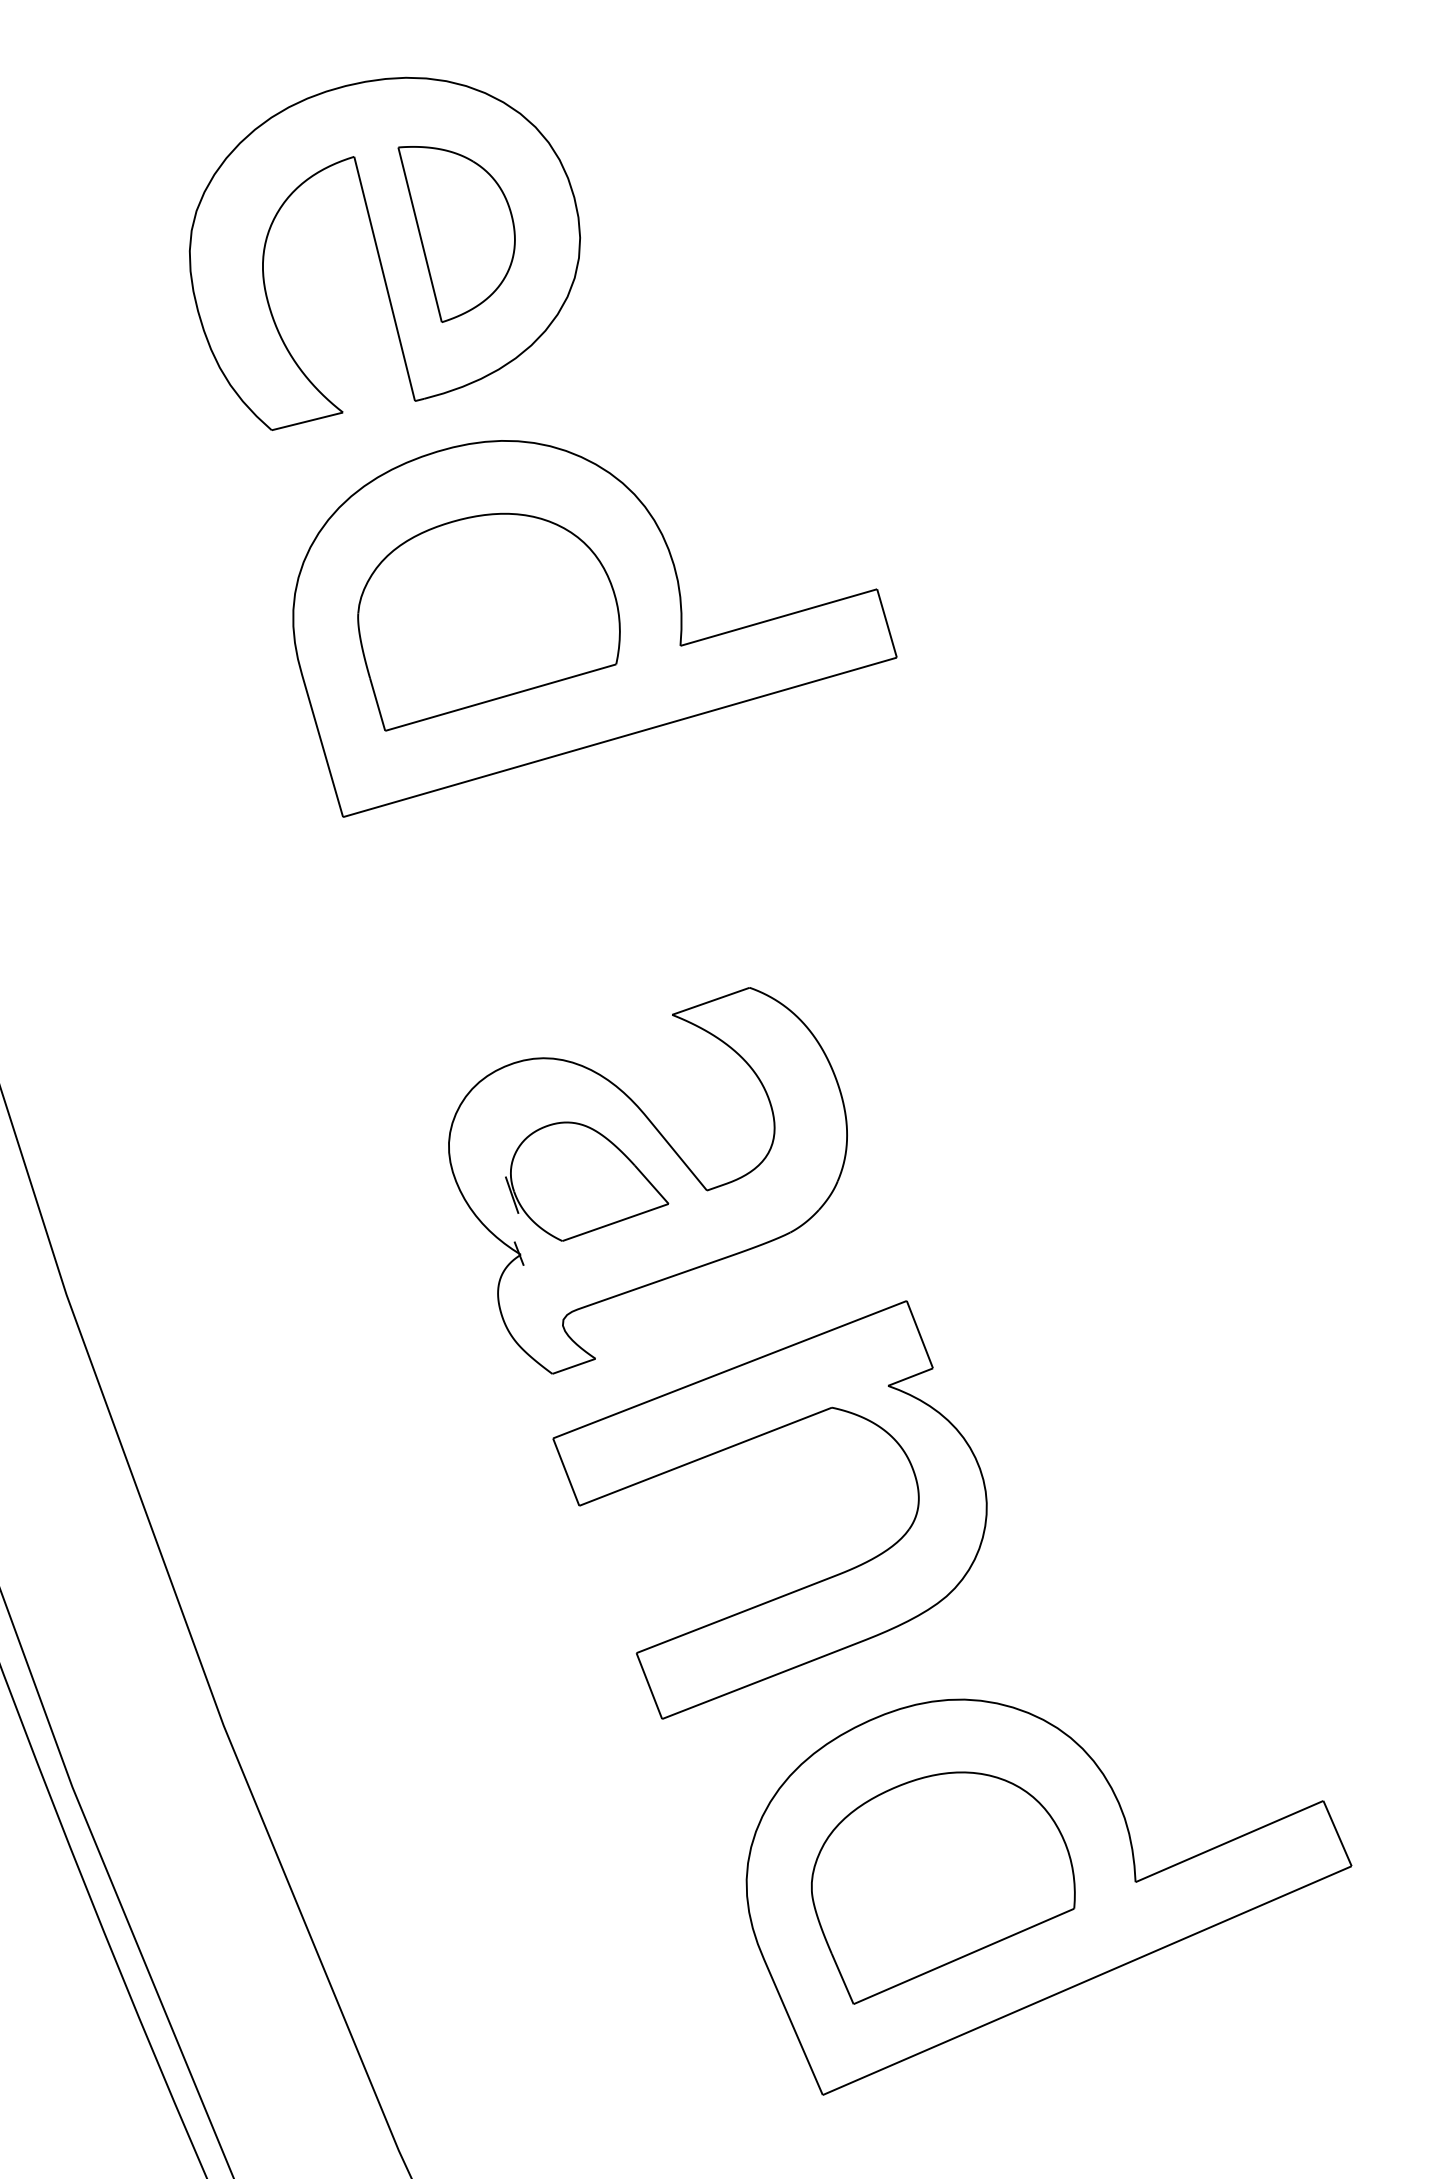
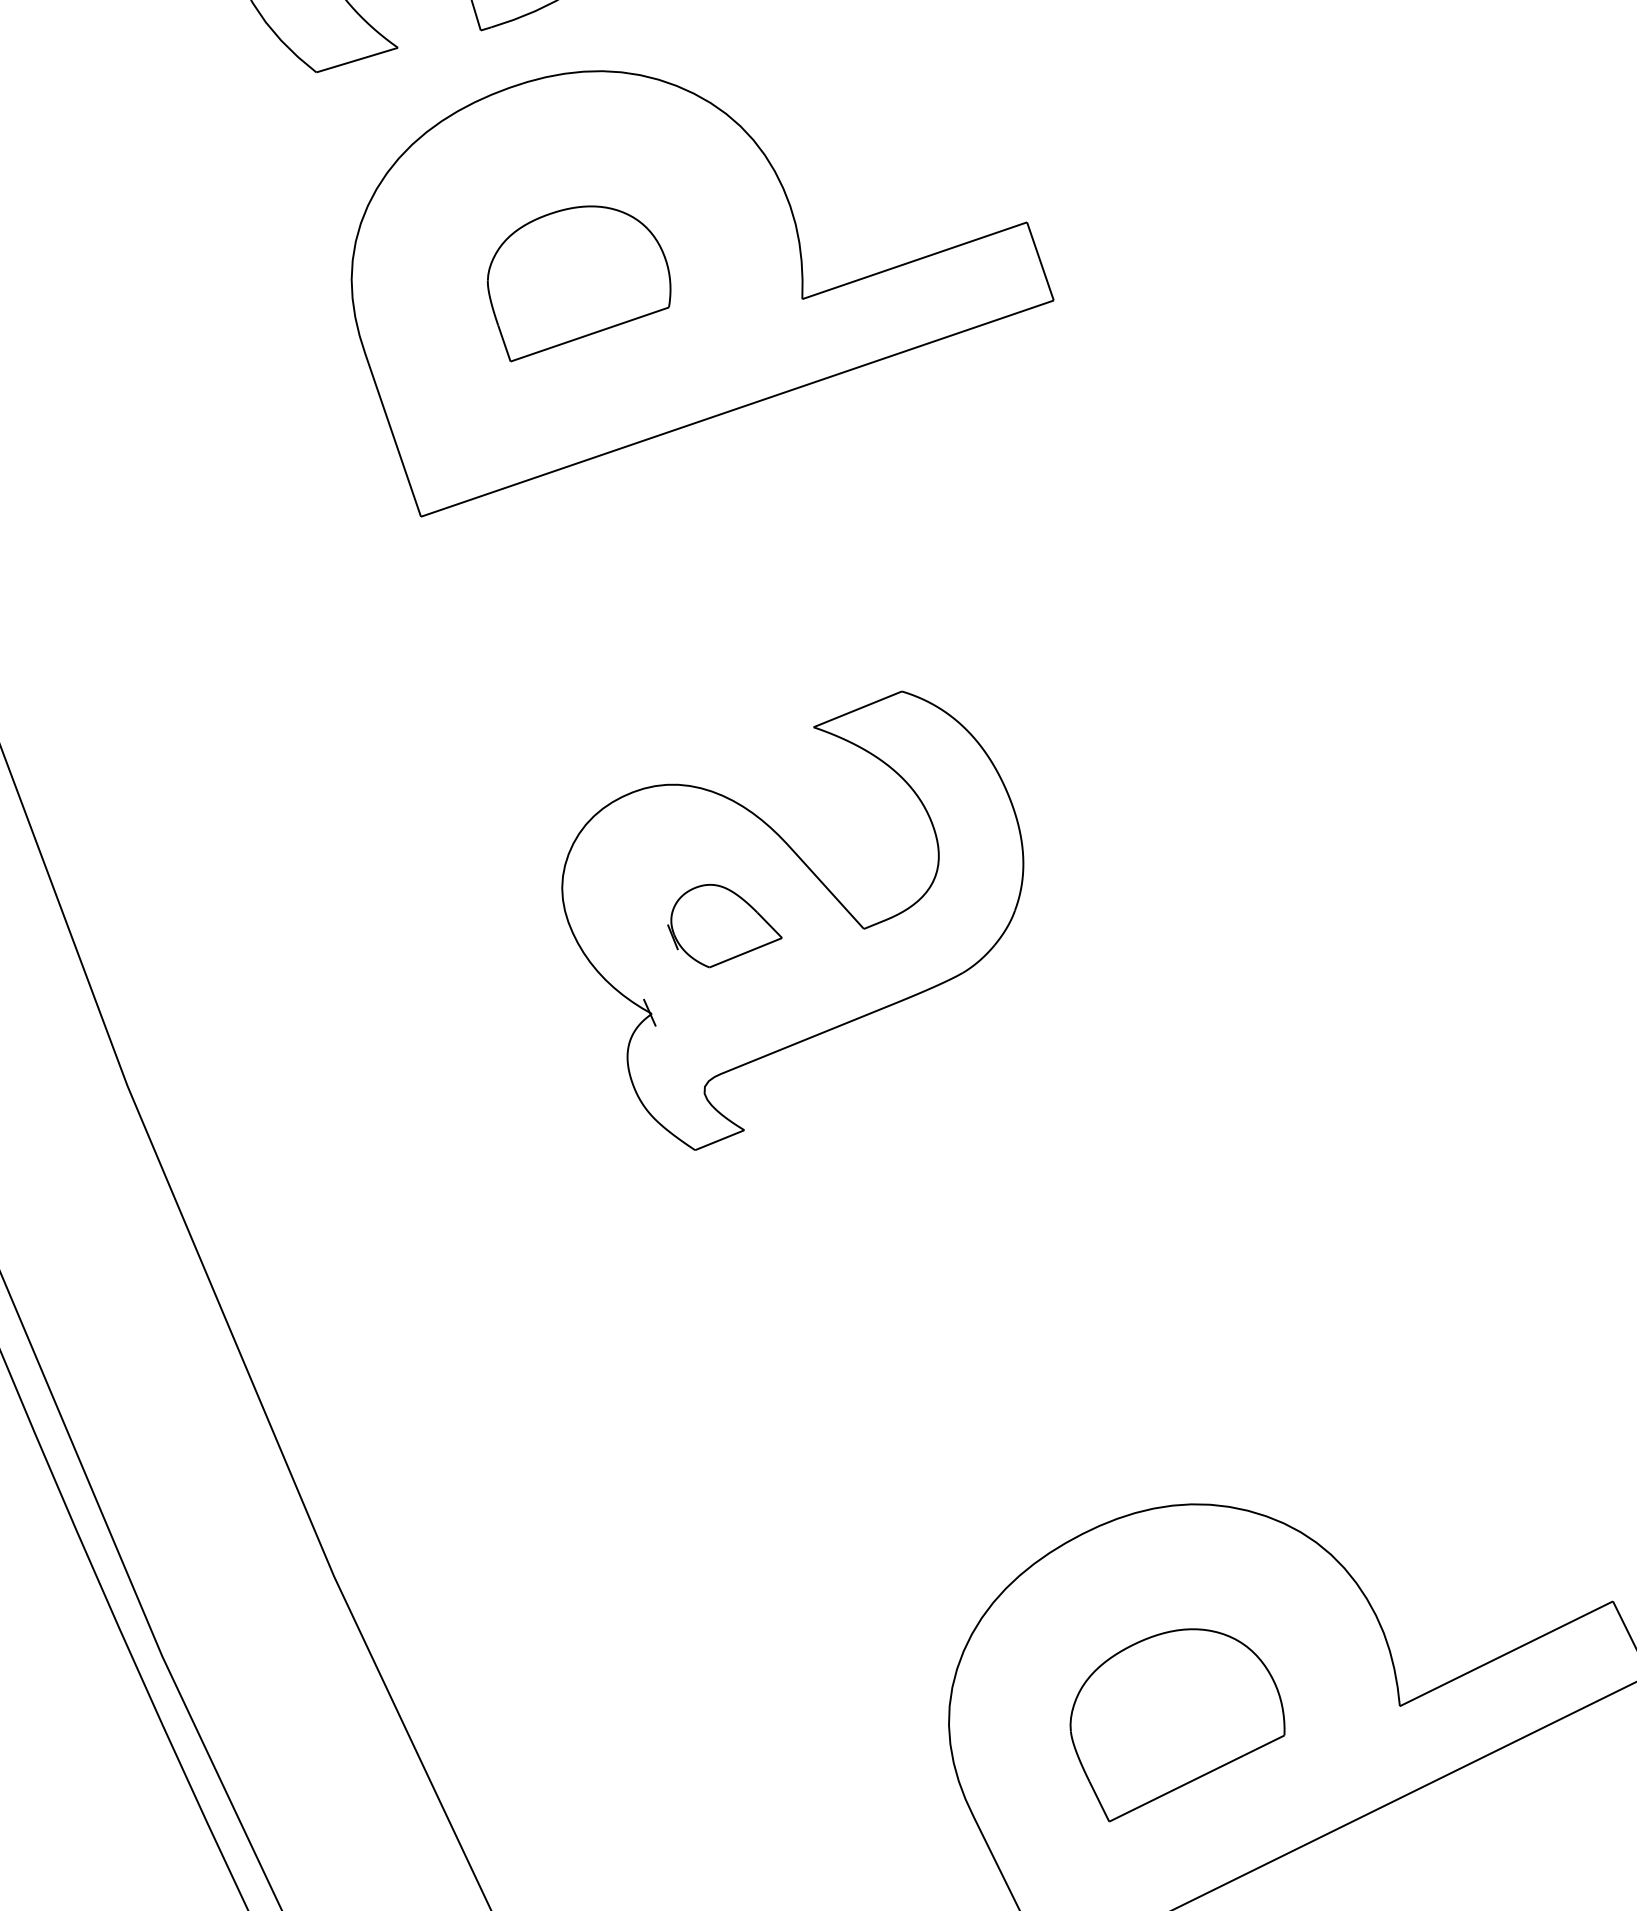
part: (488, 621) -> (578, 281), size x0.6
part: (587, 1181) -> (724, 925), size x0.6
part: (748, 1441) -> (926, 1217), removed
part: (943, 1887) -> (1177, 1723), size x0.7

